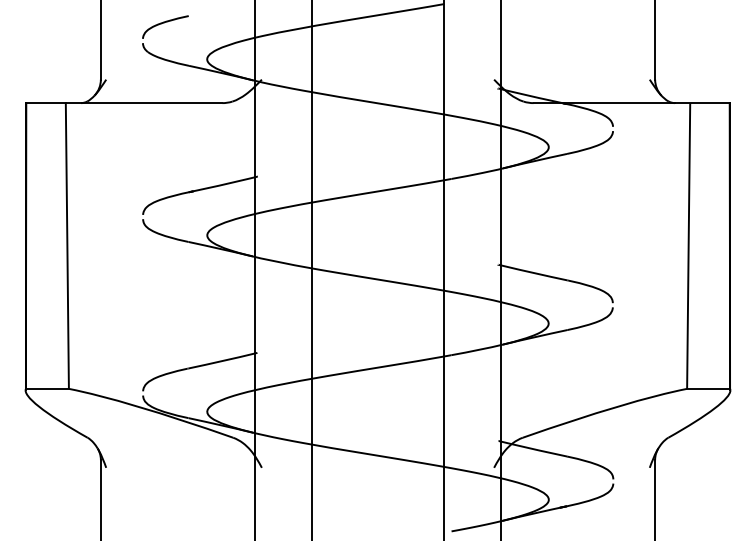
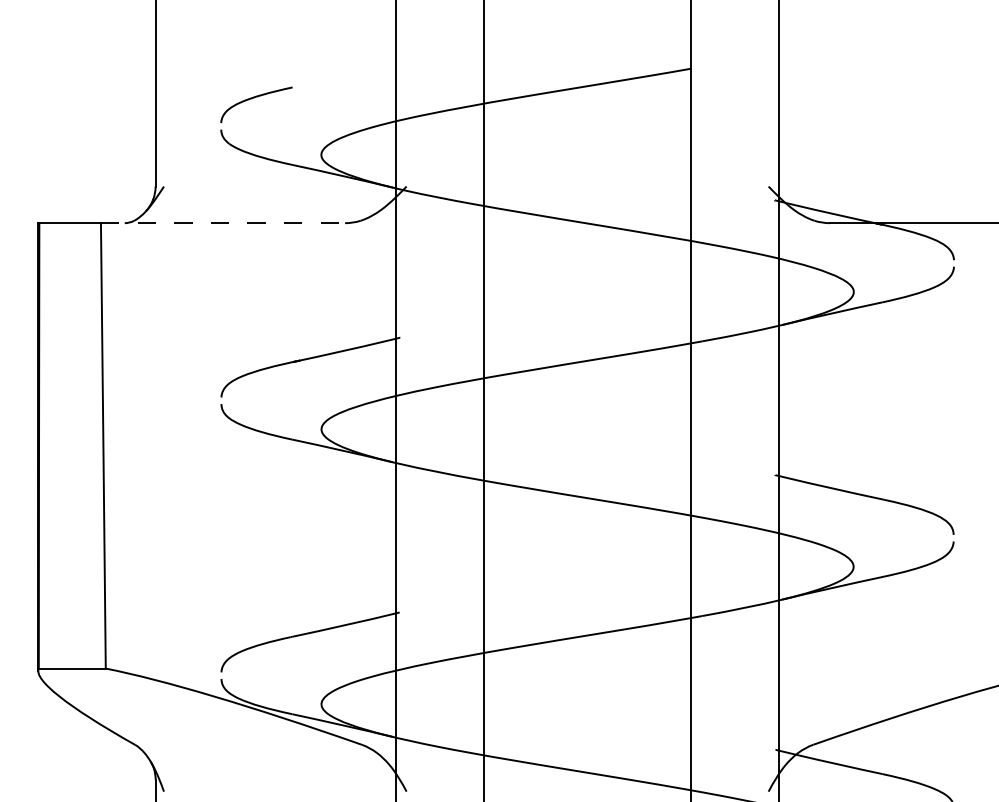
line: (144, 103) -> (223, 223), solid -> dashed

